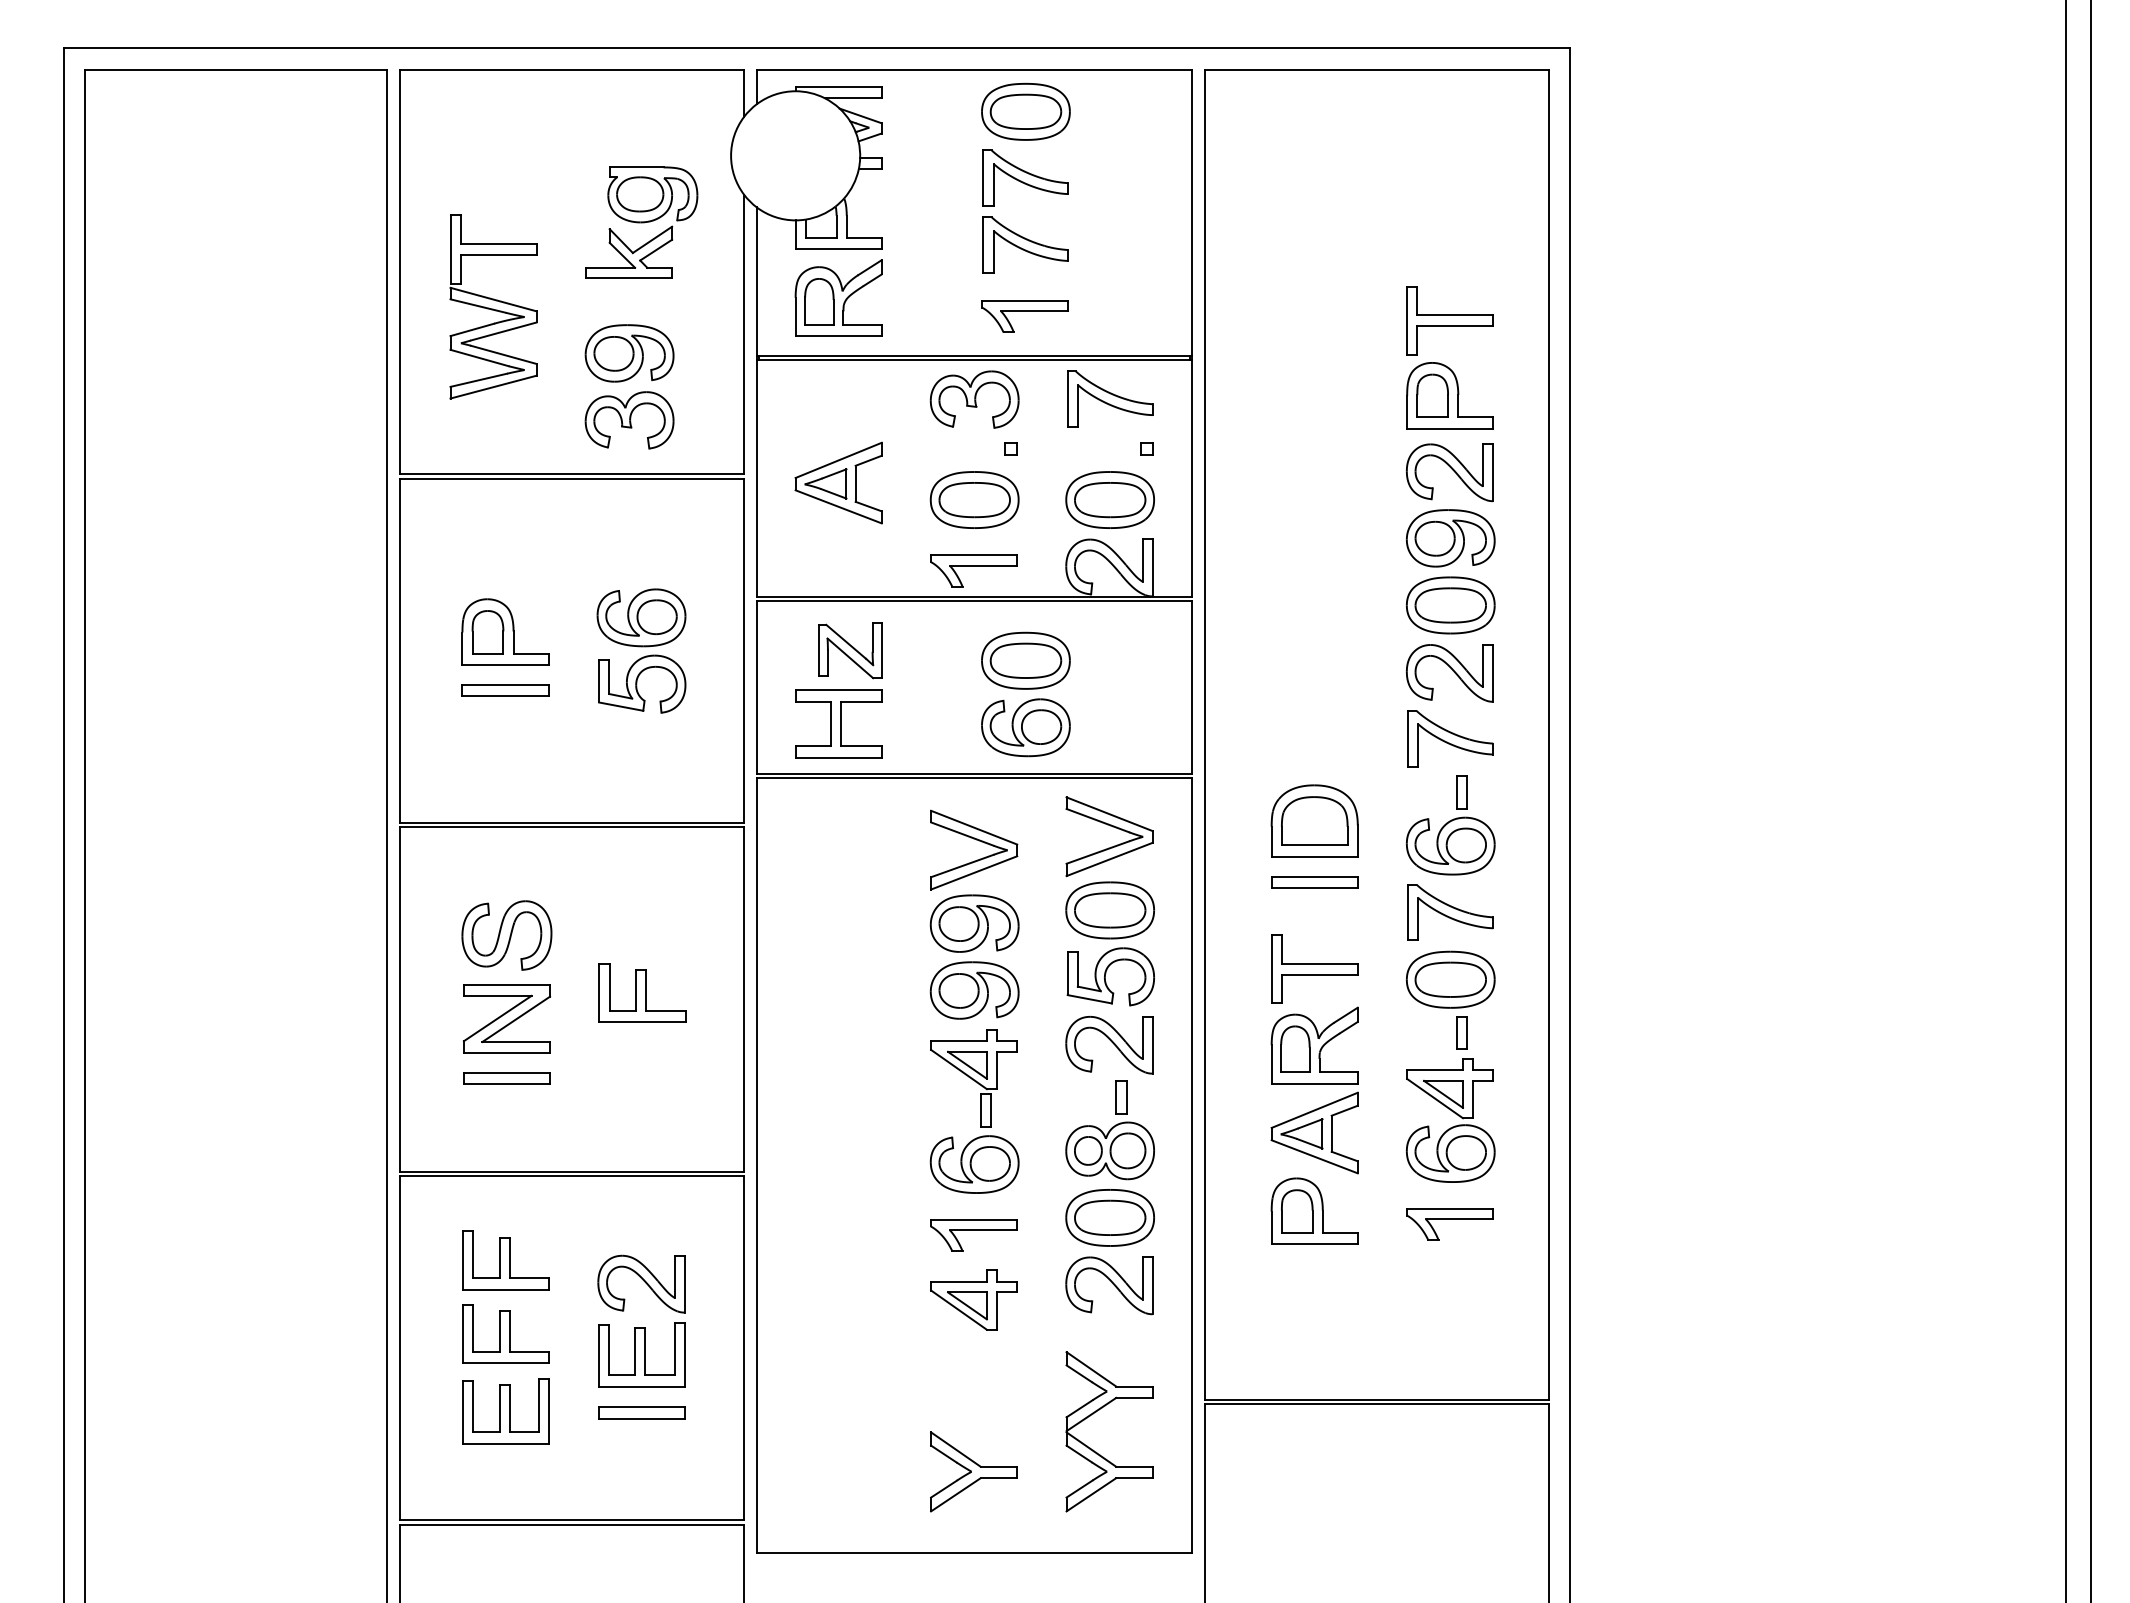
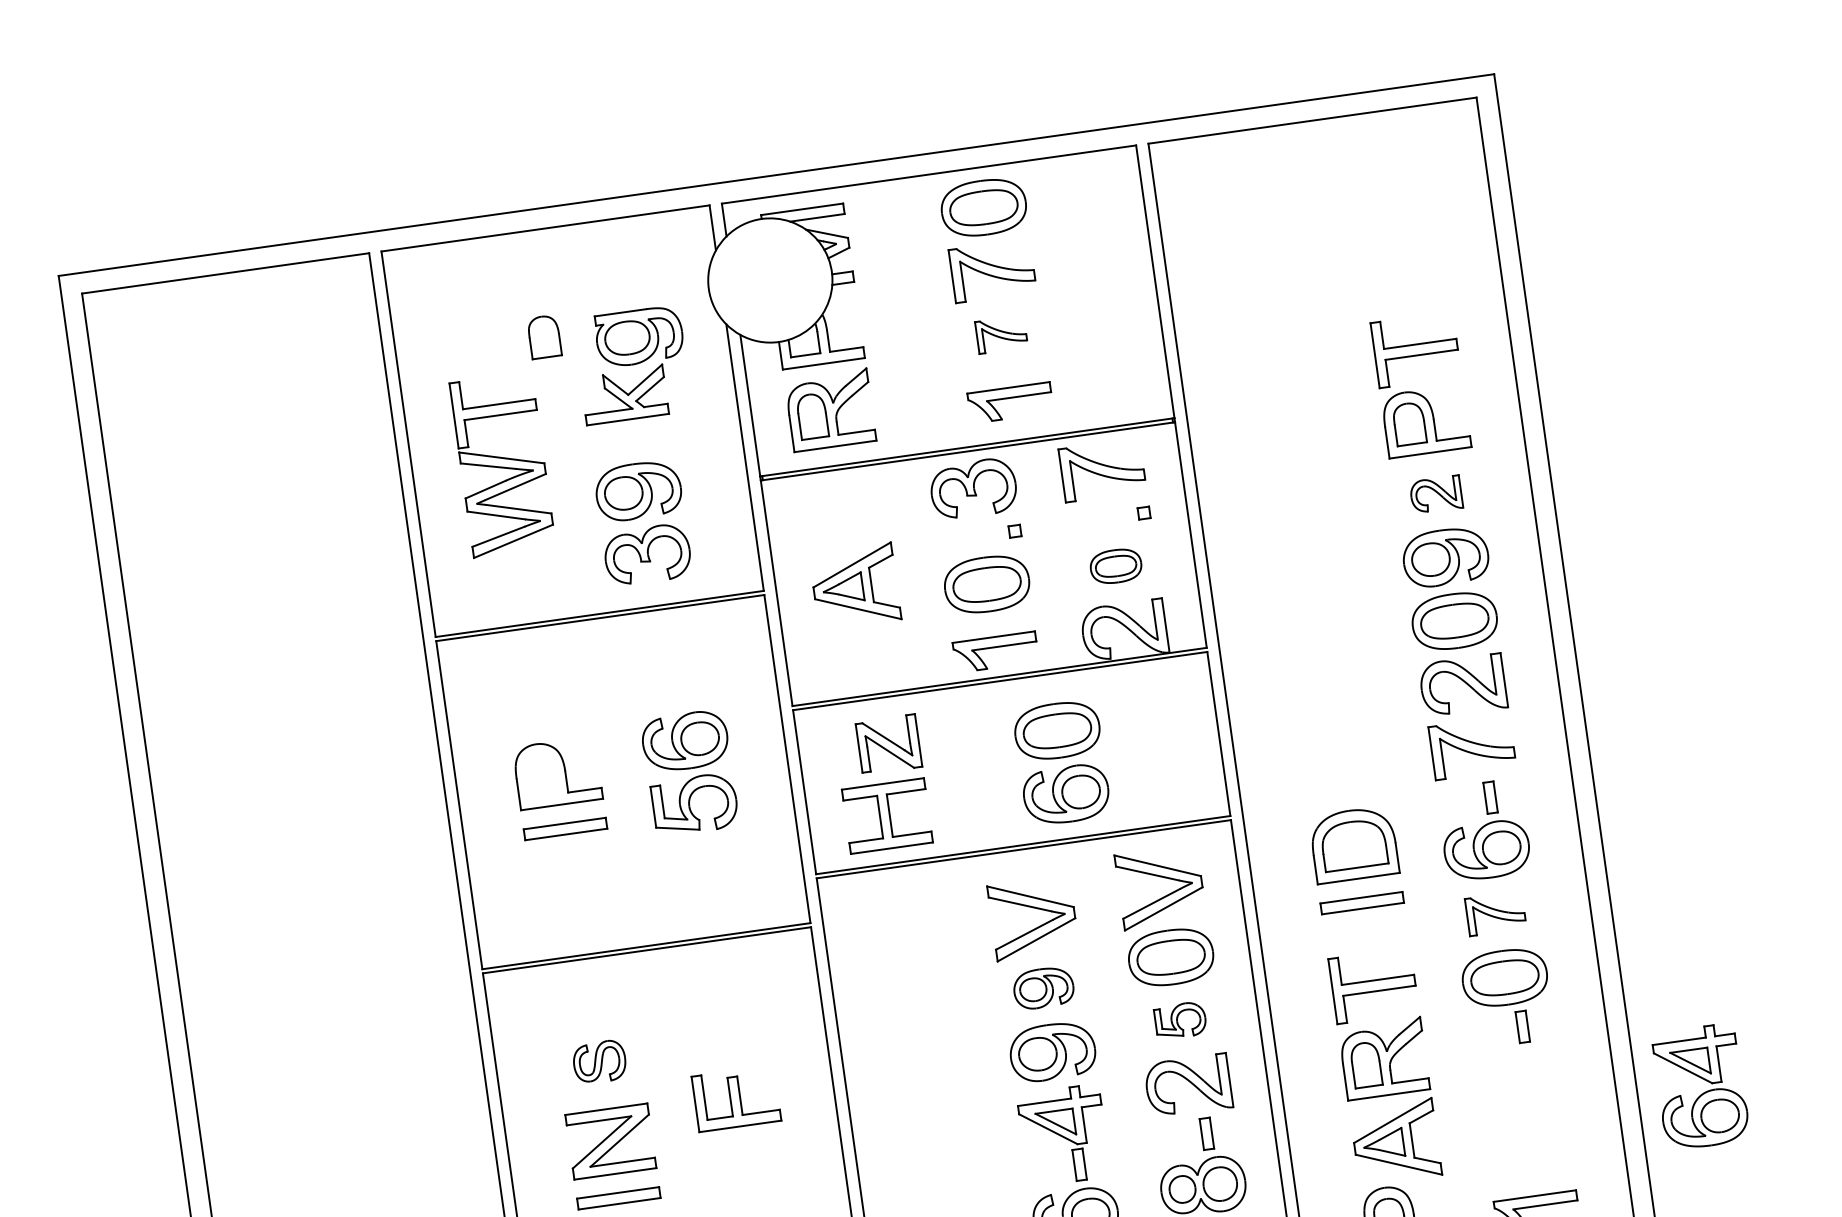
part: (1025, 244) -> (1001, 334), size x0.6
part: (1449, 472) -> (1435, 494), size x0.6
part: (1109, 499) -> (1115, 565), size x0.6
part: (487, 632) -> (544, 337), moved
part: (1450, 912) -> (1495, 913), size x0.7
part: (974, 923) -> (1043, 988), size x0.7
part: (506, 935) -> (599, 1062), size x0.6
part: (1110, 976) -> (1180, 1020), size x0.6
part: (1452, 1126) -> (1703, 1092), moved

